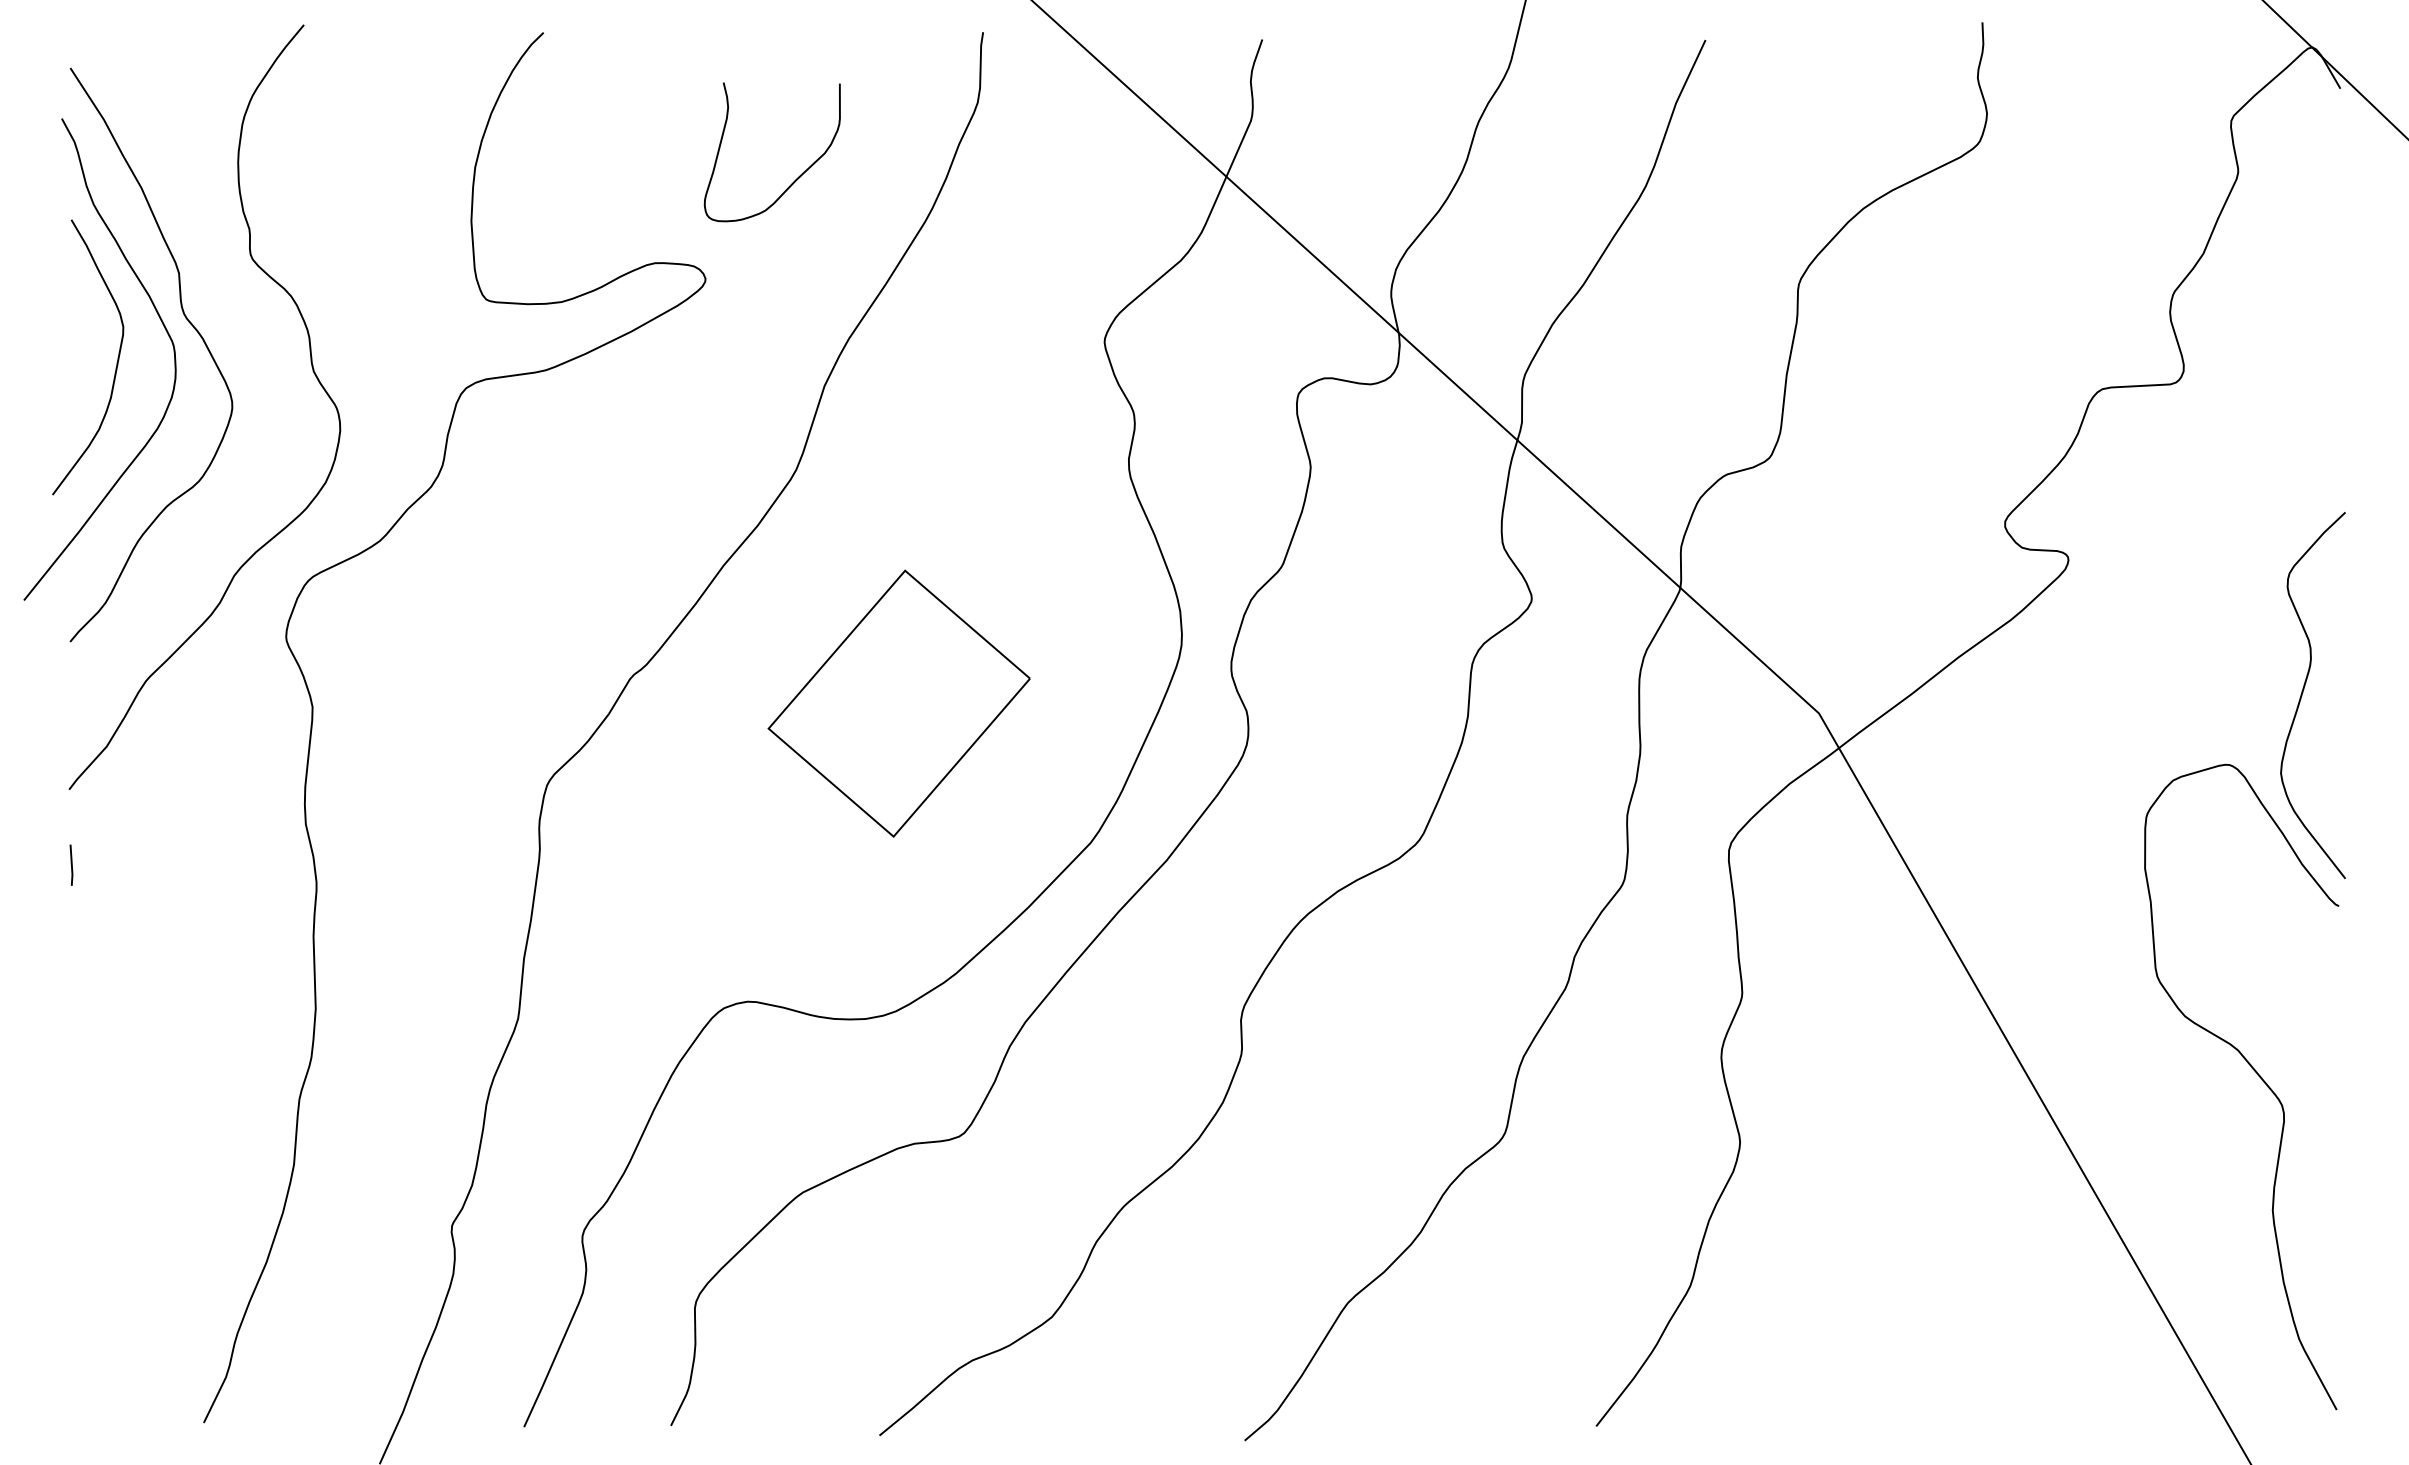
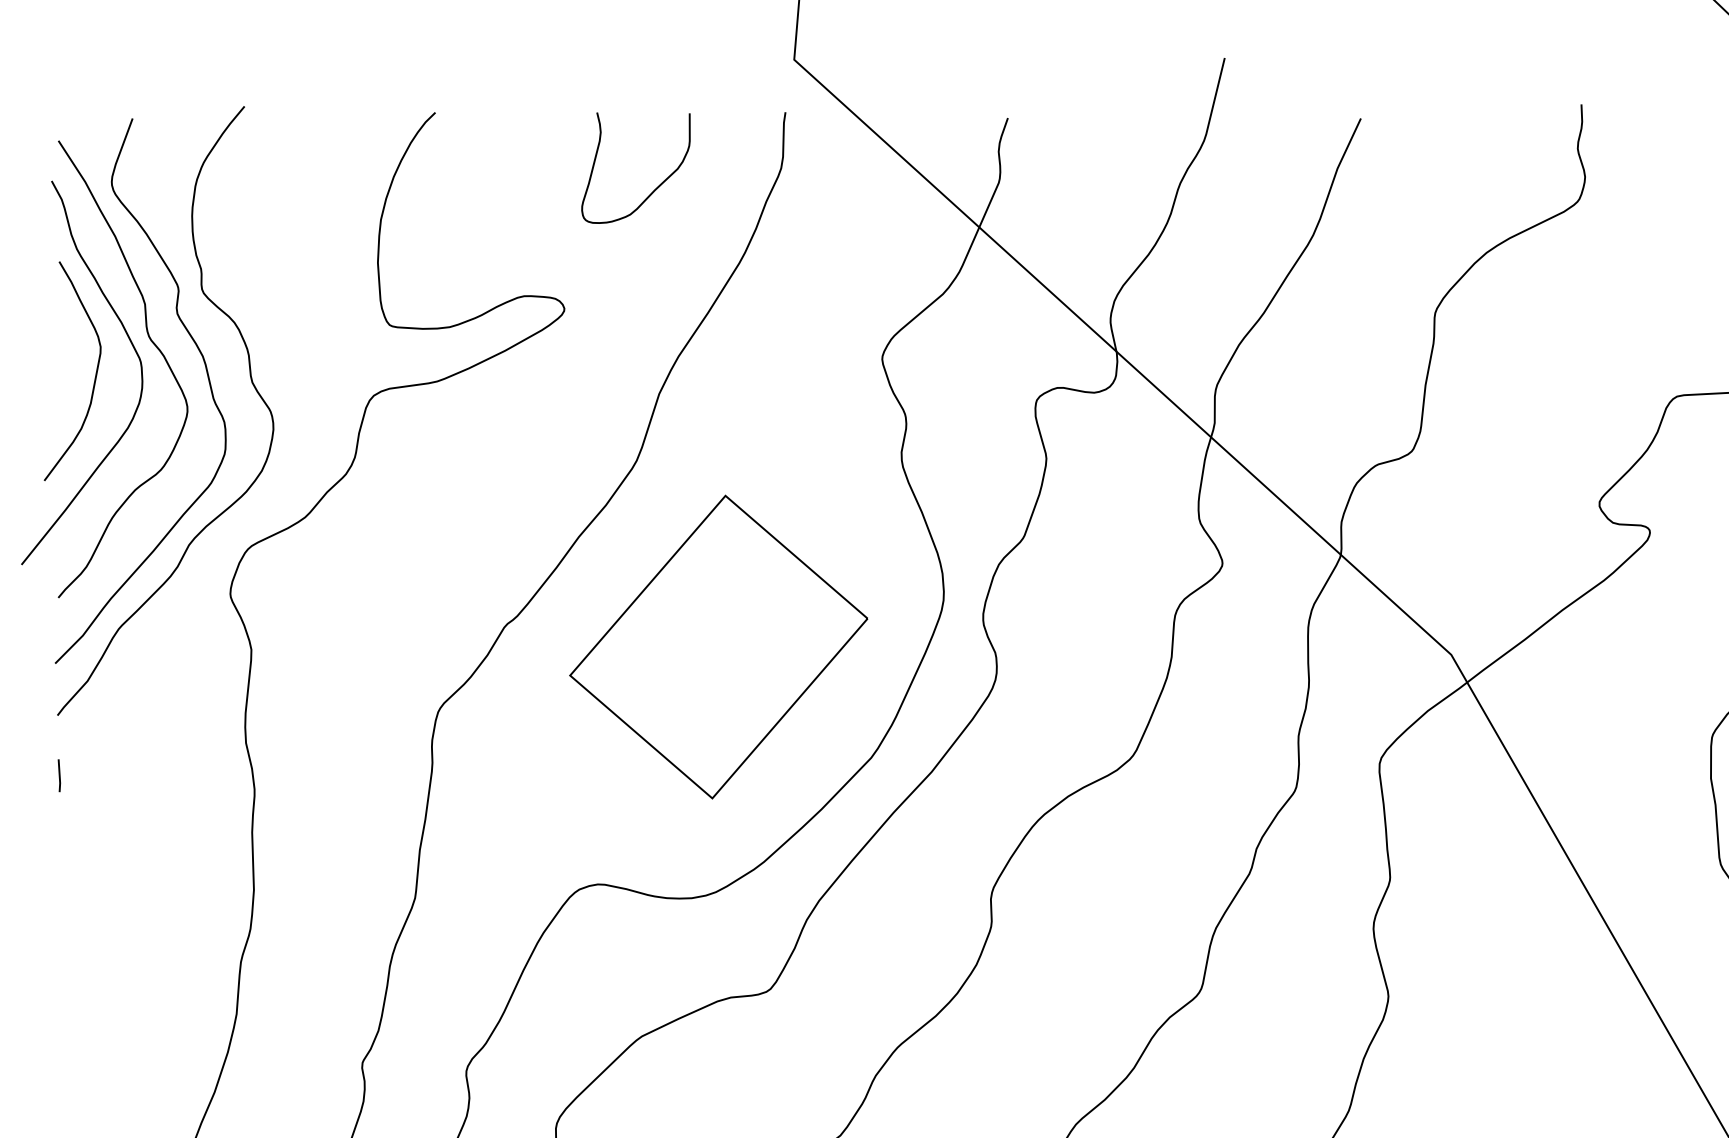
curve: (797, 177) -> (655, 188), moved
curve: (256, 360) -> (206, 373), added
part: (898, 703) -> (718, 646), size x1.43

